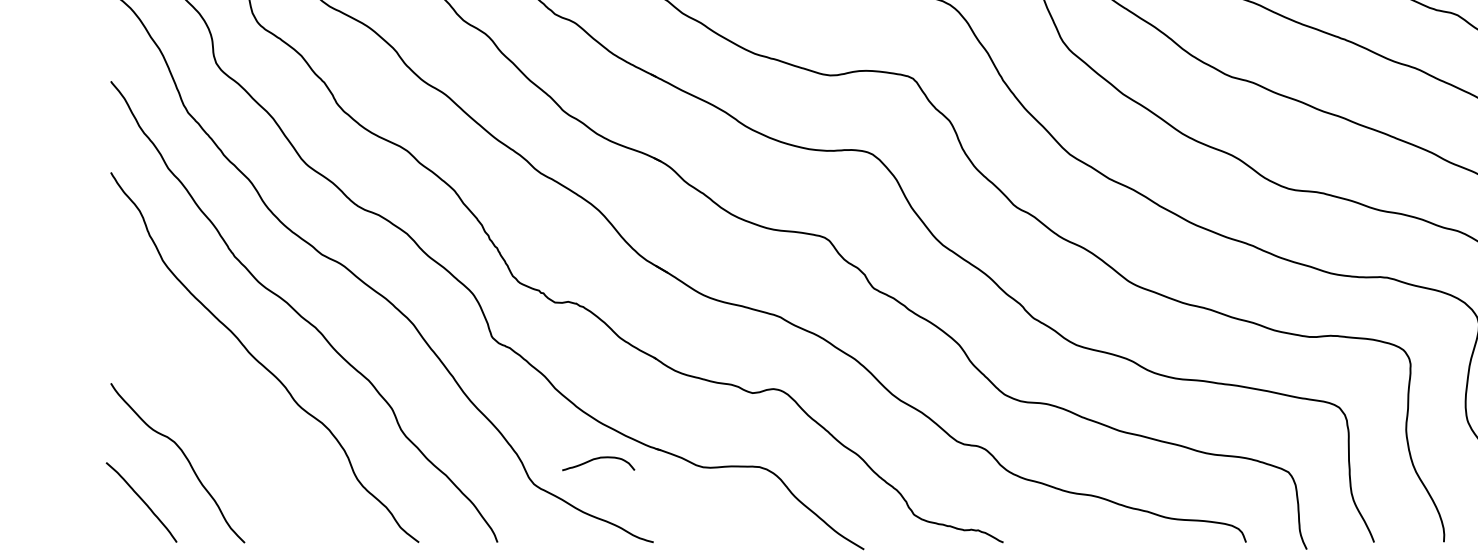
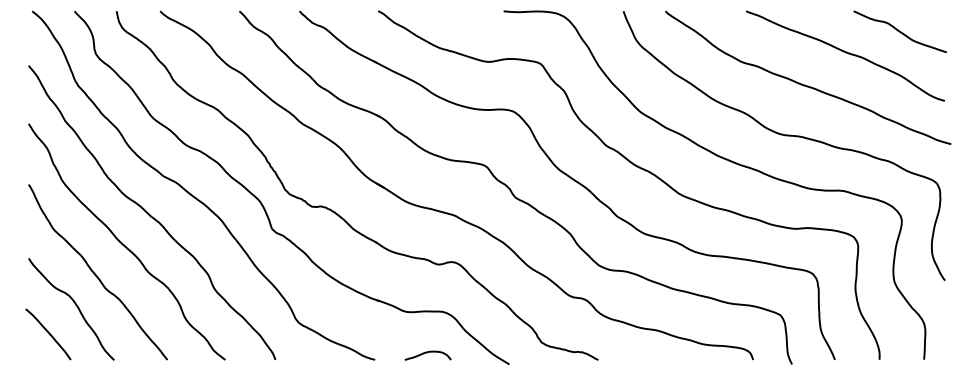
curve: (215, 407) -> (95, 273), added
curve: (597, 460) -> (427, 353), moved

